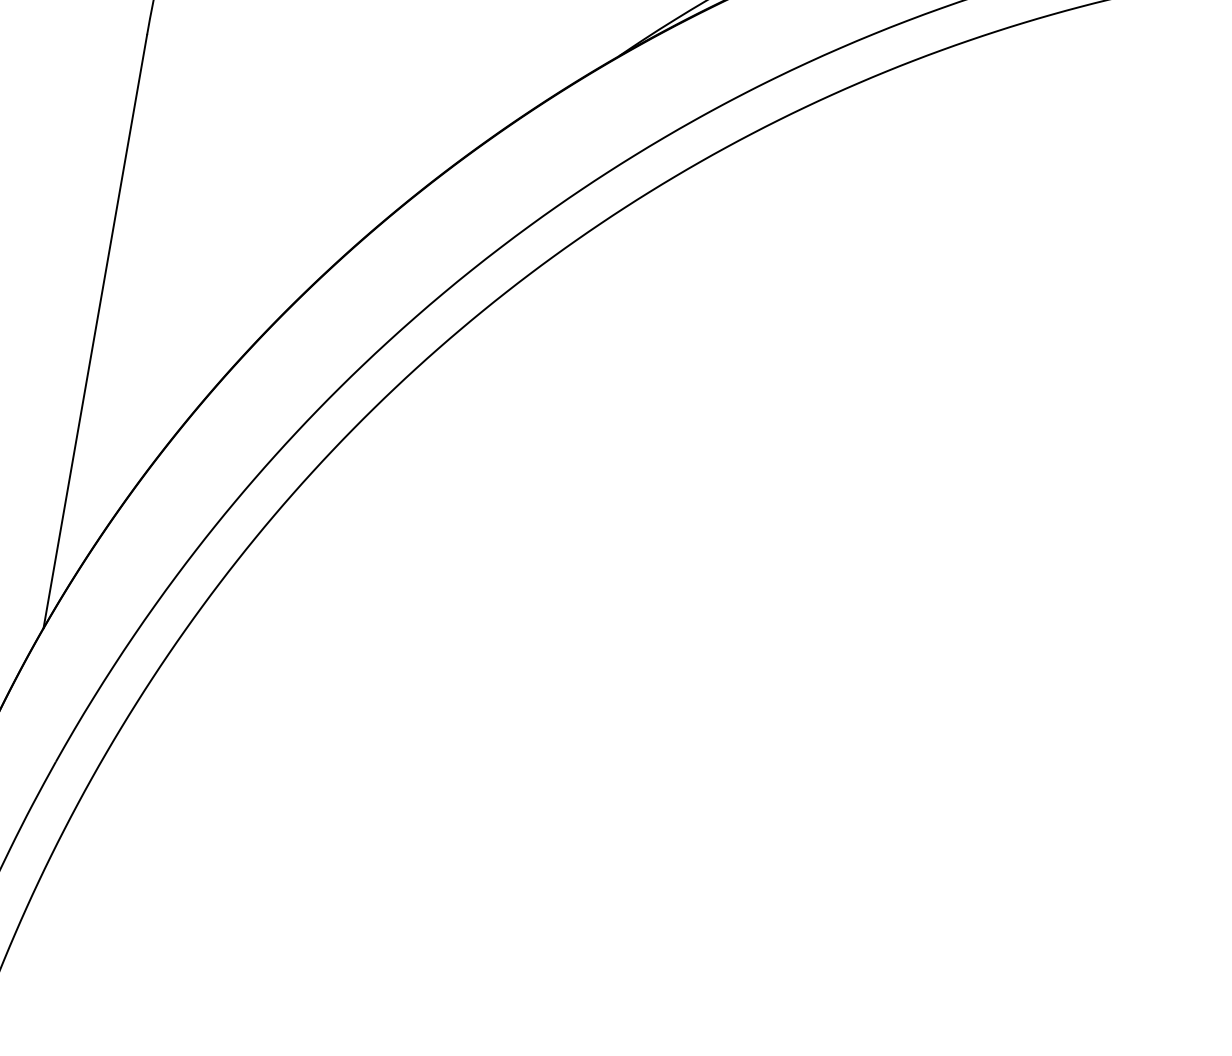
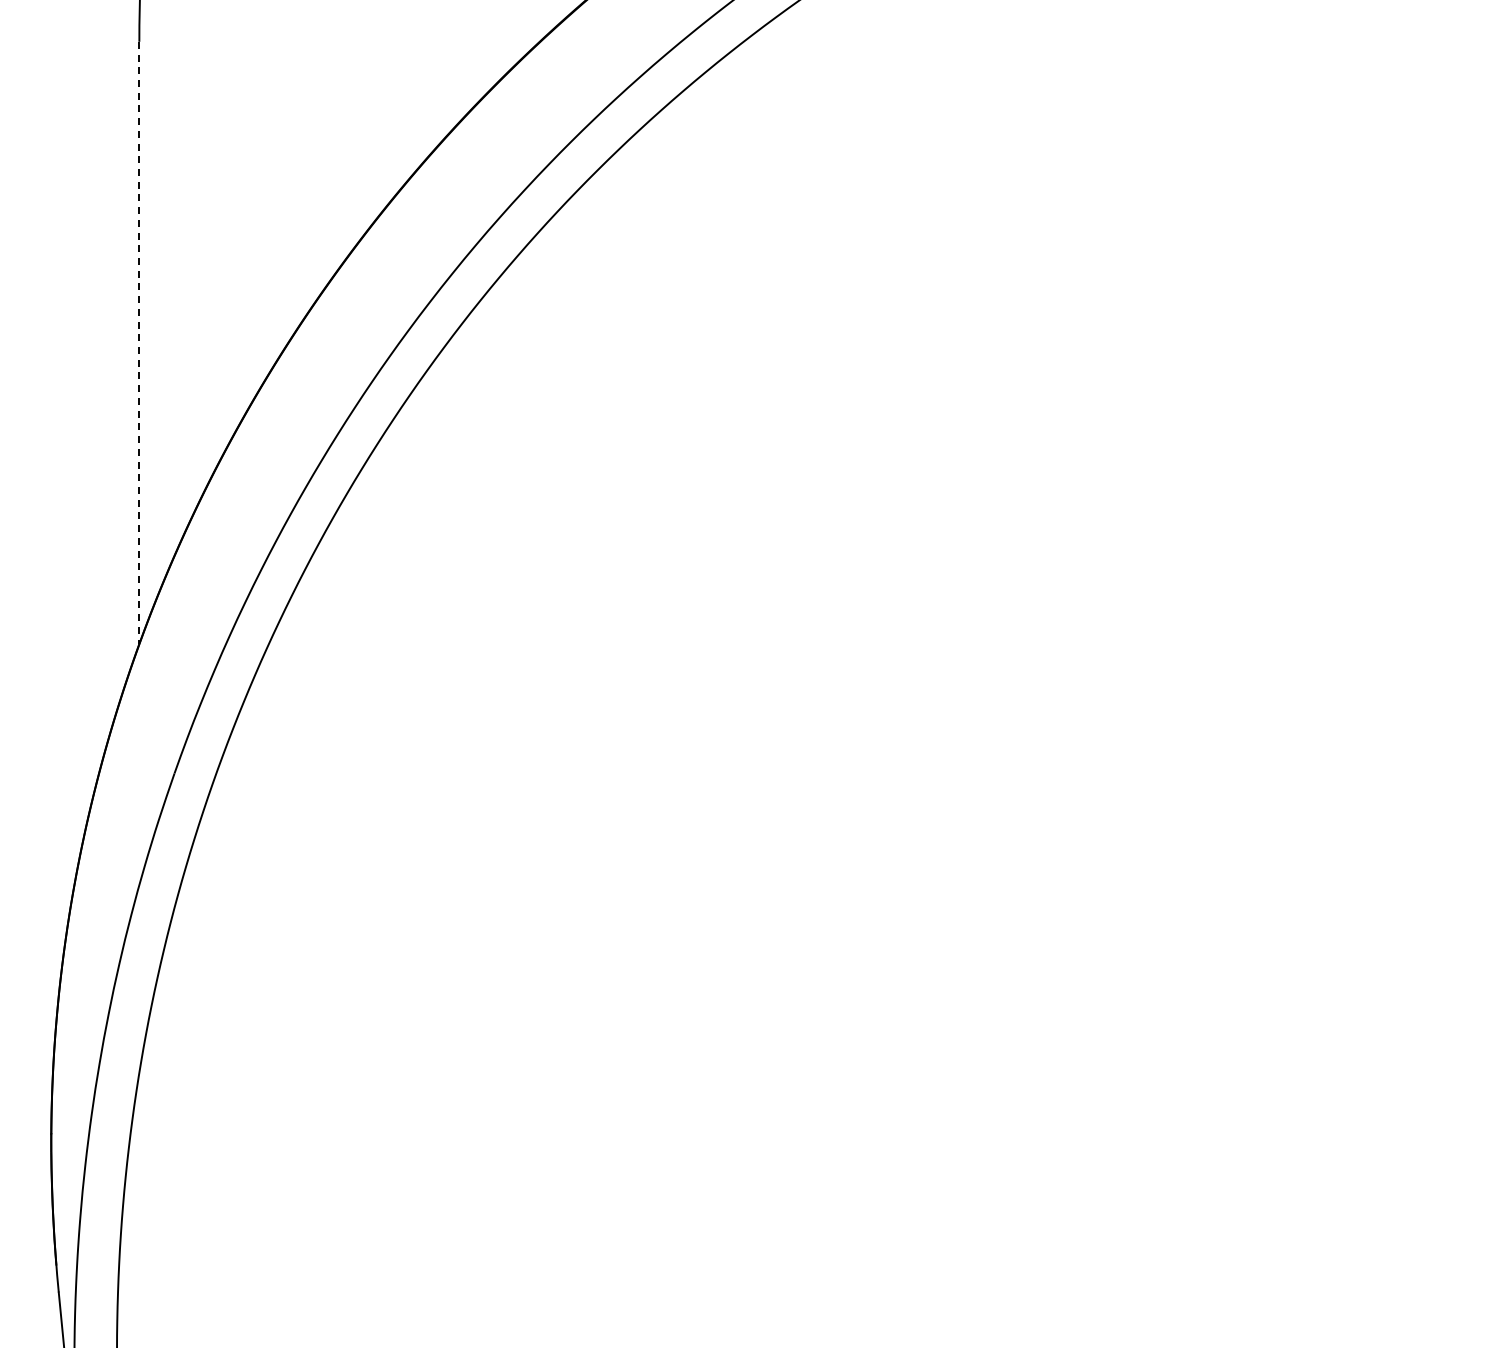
line: (95, 332) -> (139, 343), solid -> dashed

